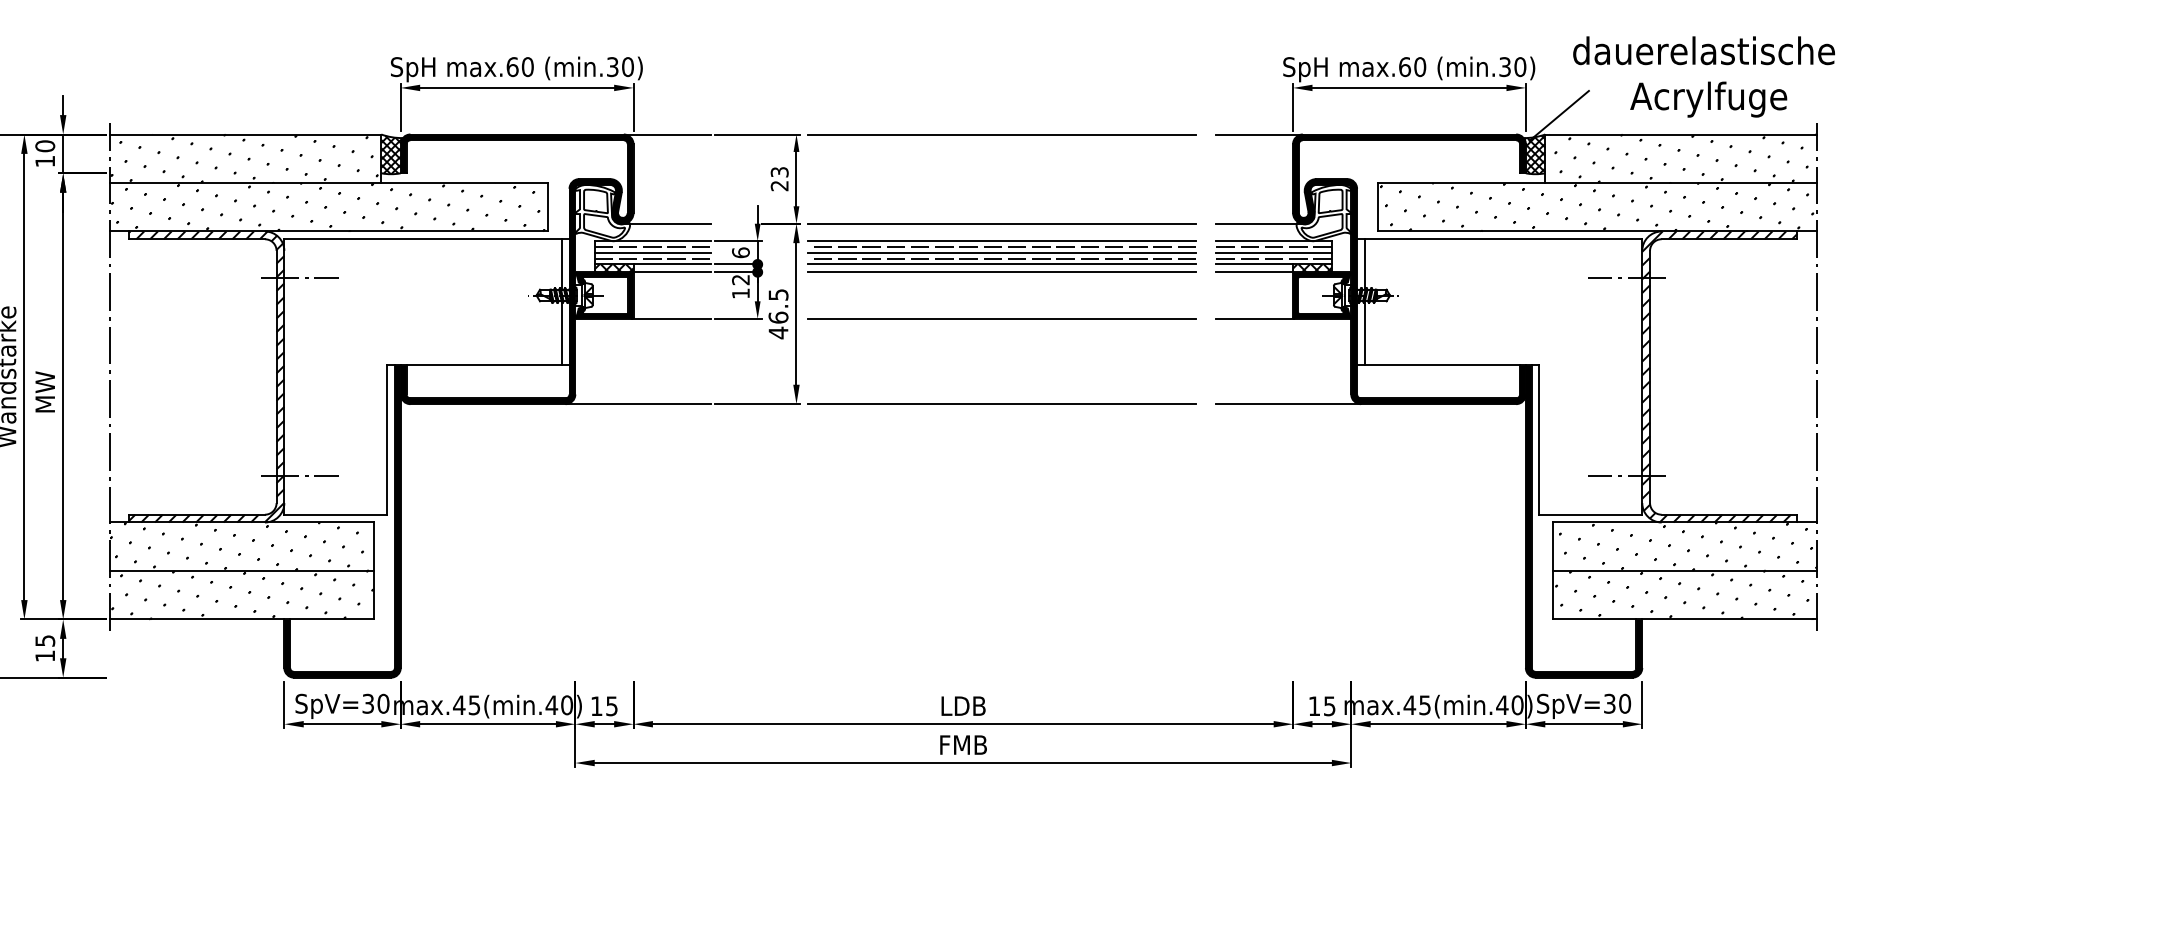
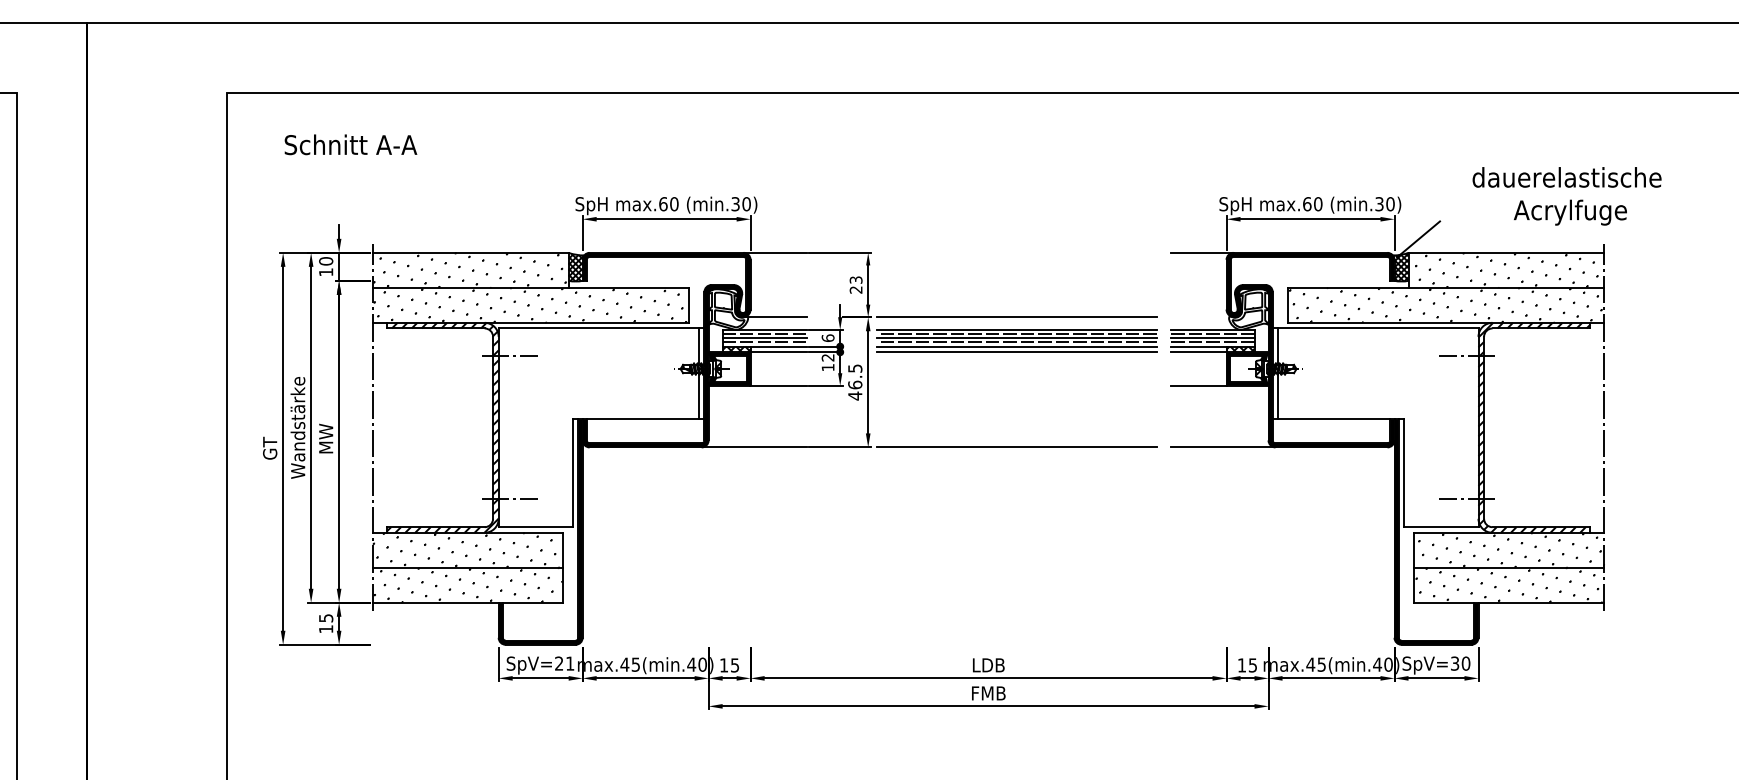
text: (1703, 77) -> (1566, 196), moved
line: (1001, 134) -> (1016, 252), removed
line: (1259, 224) -> (1202, 317), removed
line: (1001, 318) -> (1016, 385), removed
text: (375, 703) -> (564, 663), SpV=30 -> SpV=21

